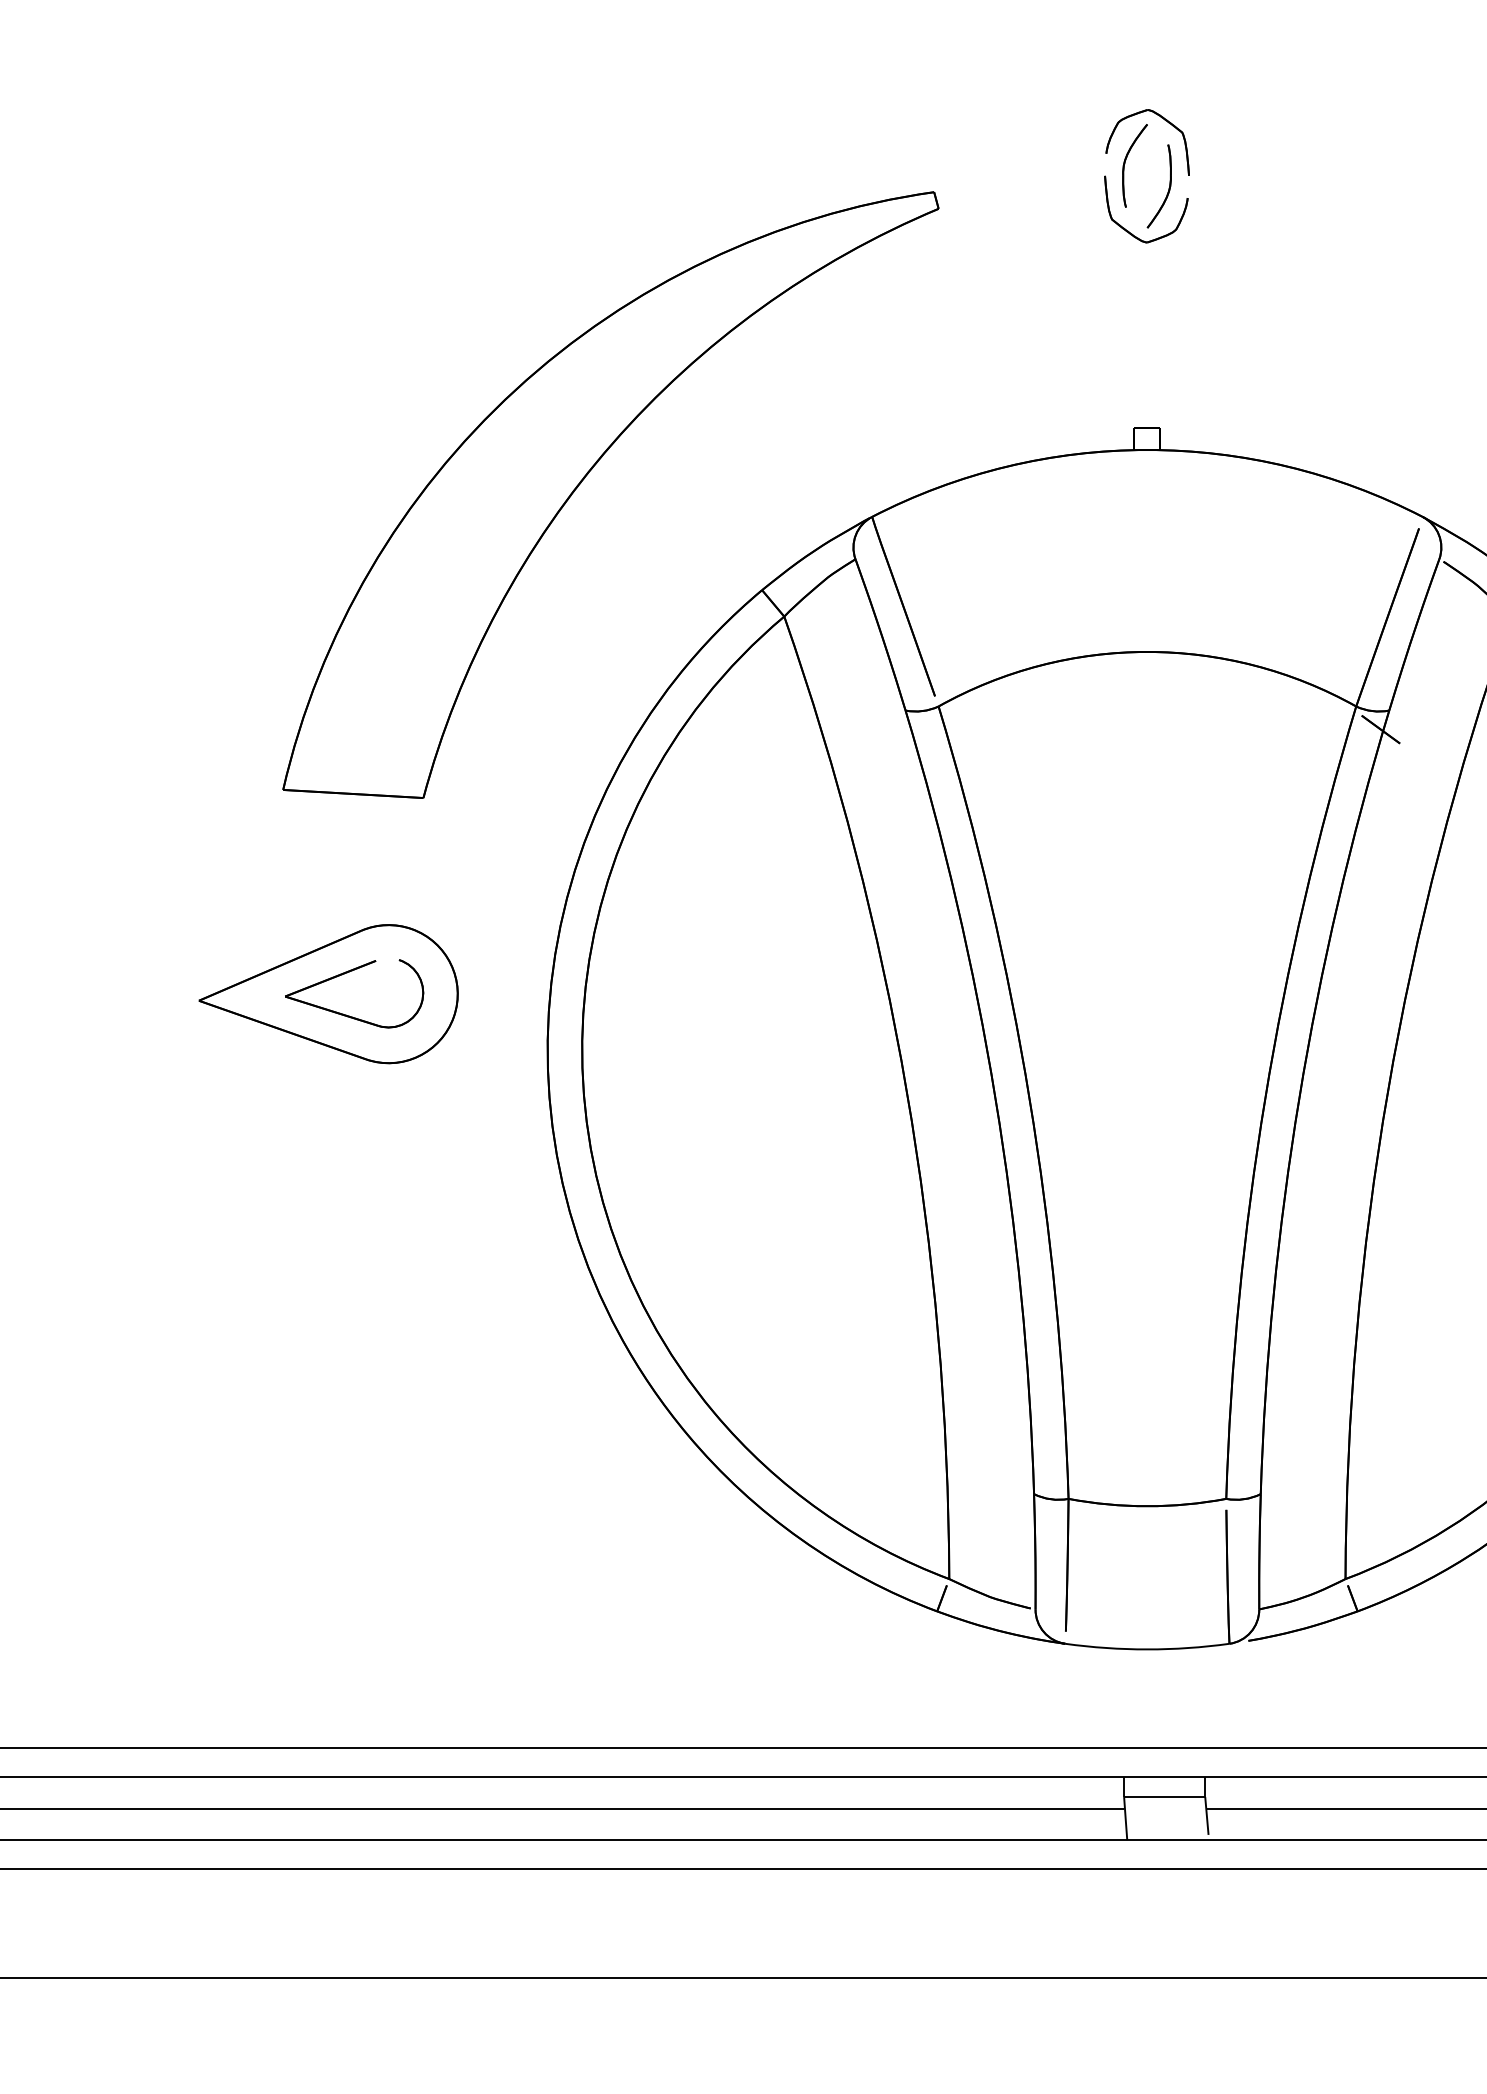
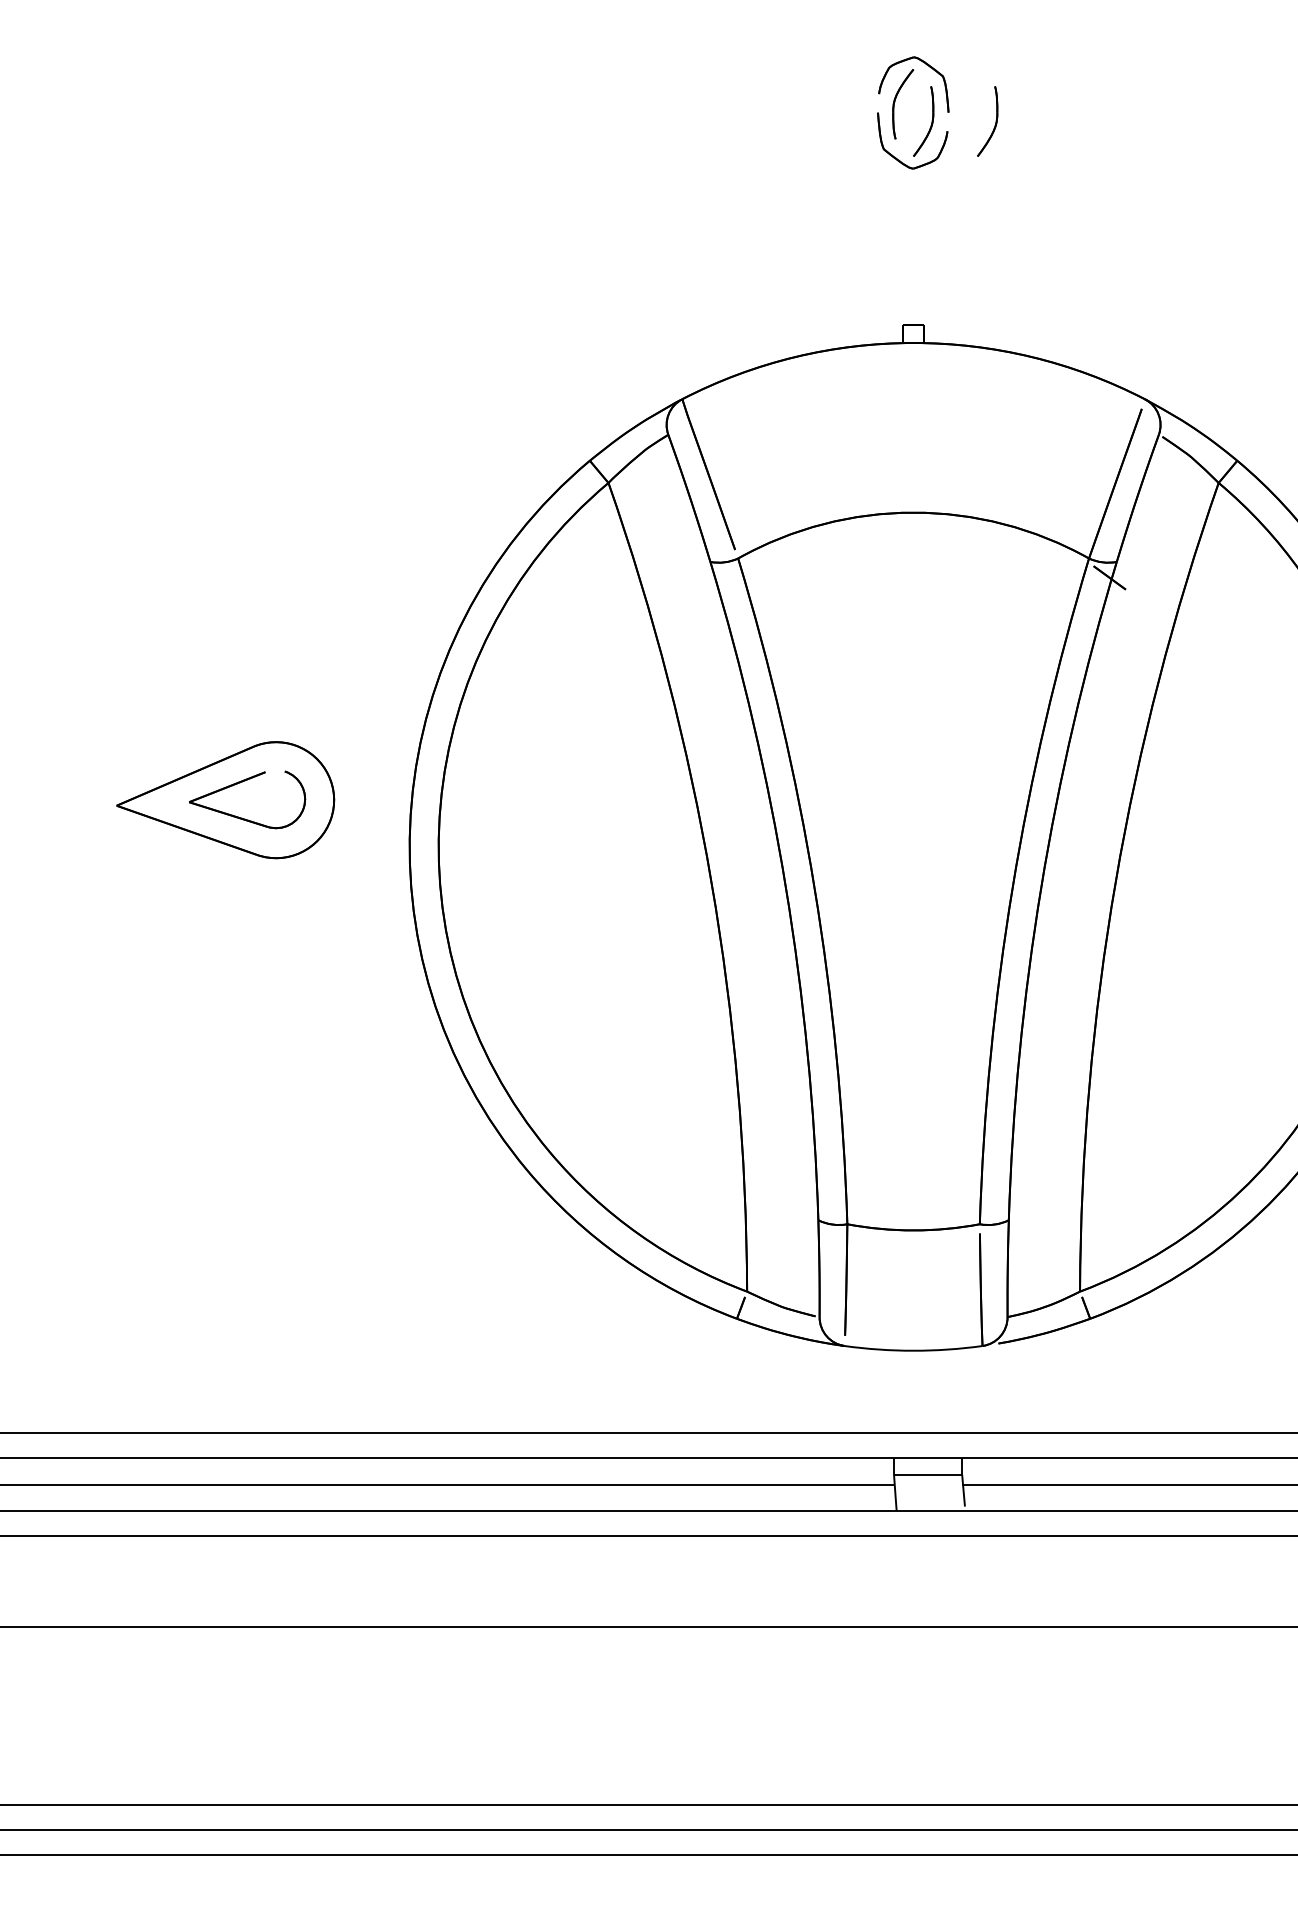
part: (1244, 186) -> (995, 121), added
part: (587, 475) -> (443, 364), removed

